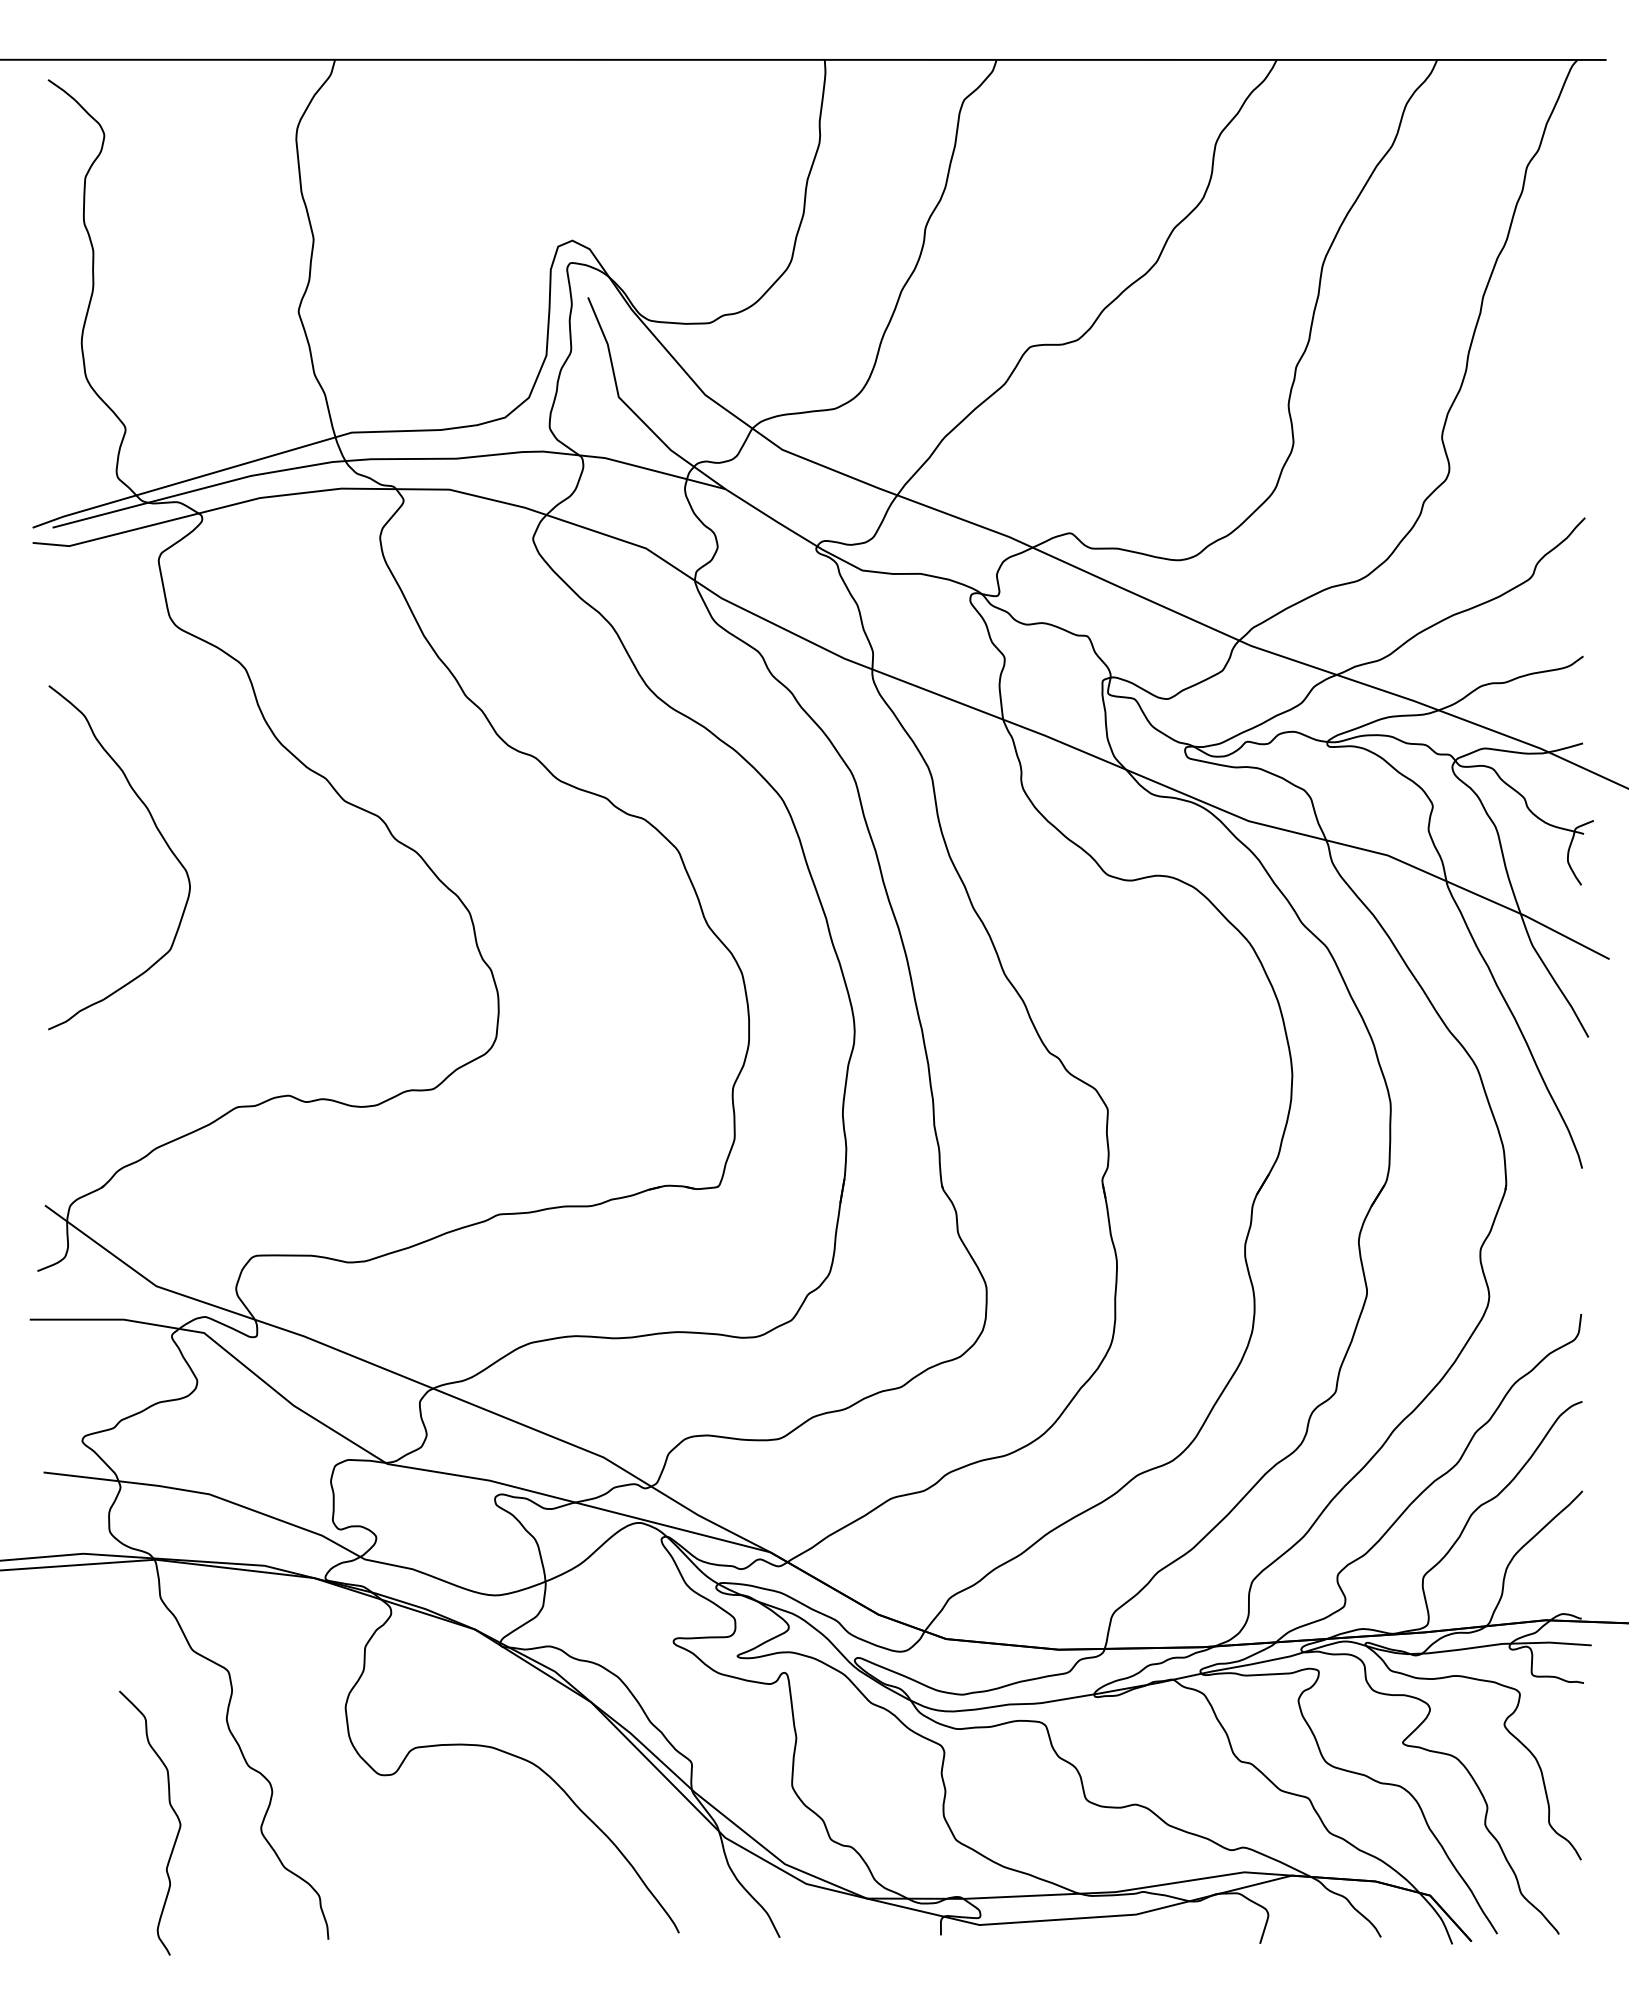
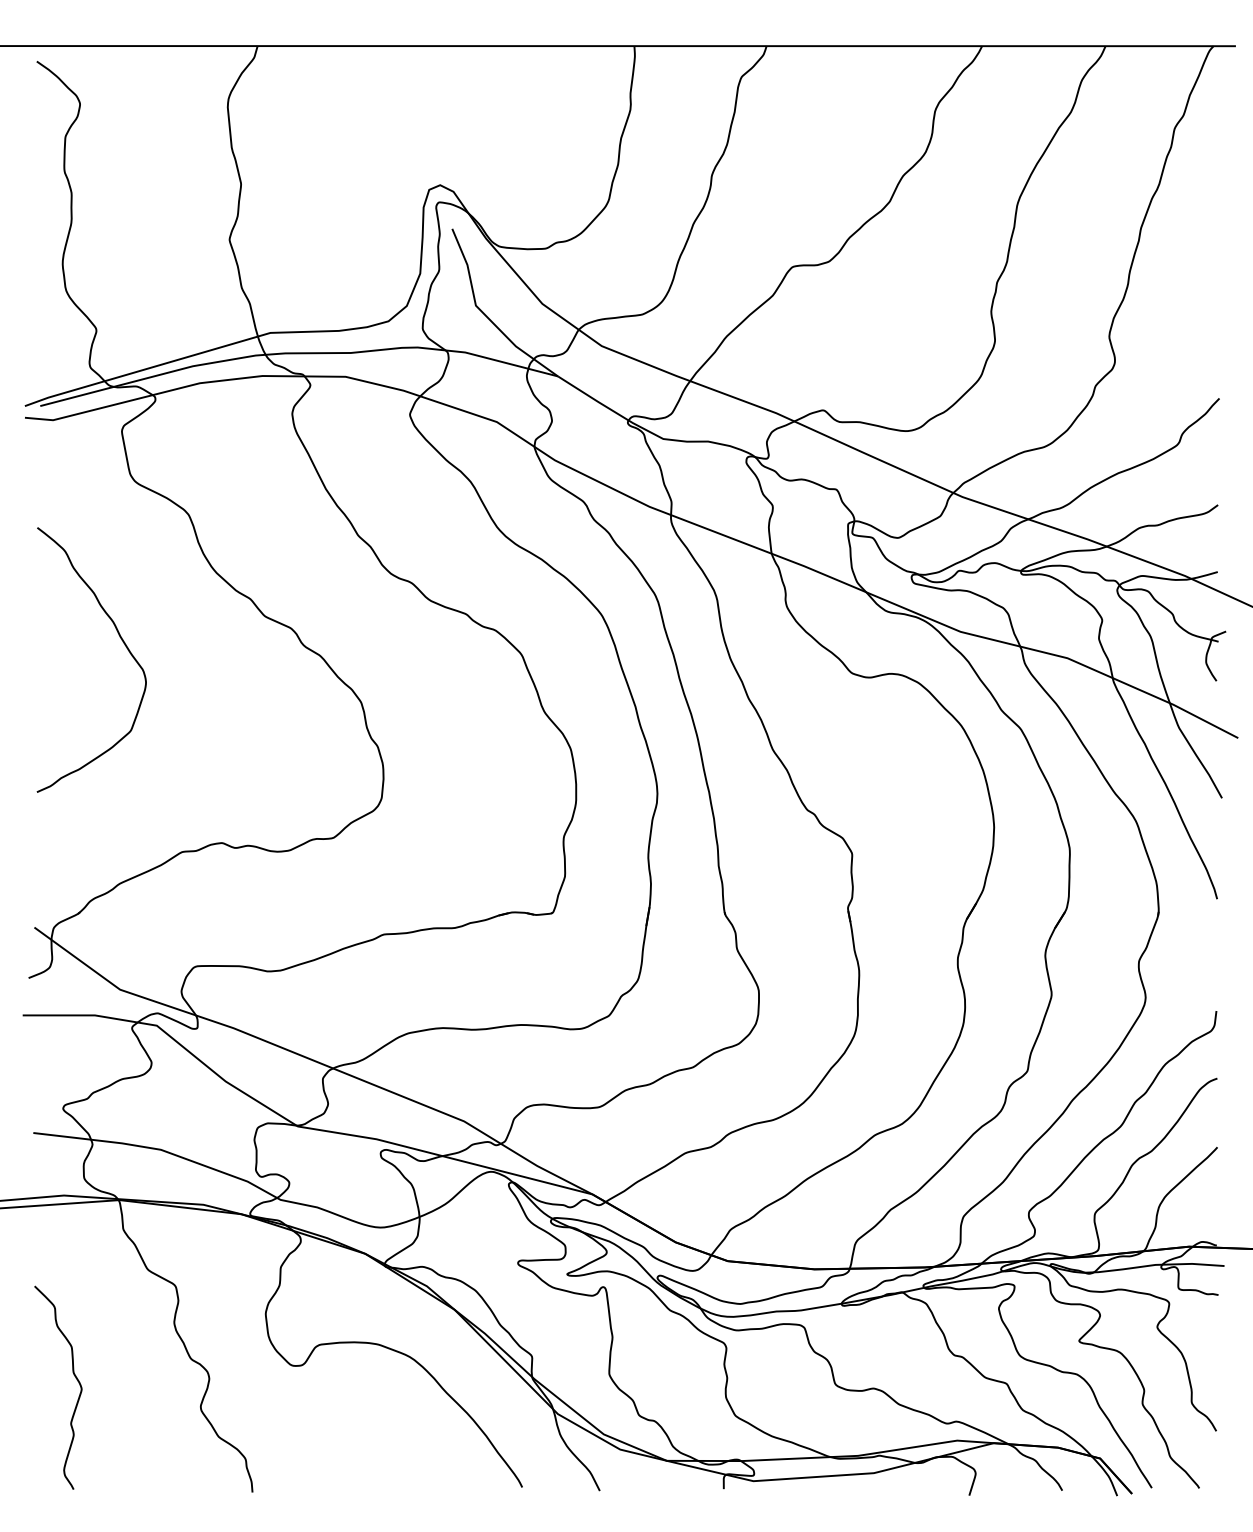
curve: (172, 1811) -> (75, 1378), moved

